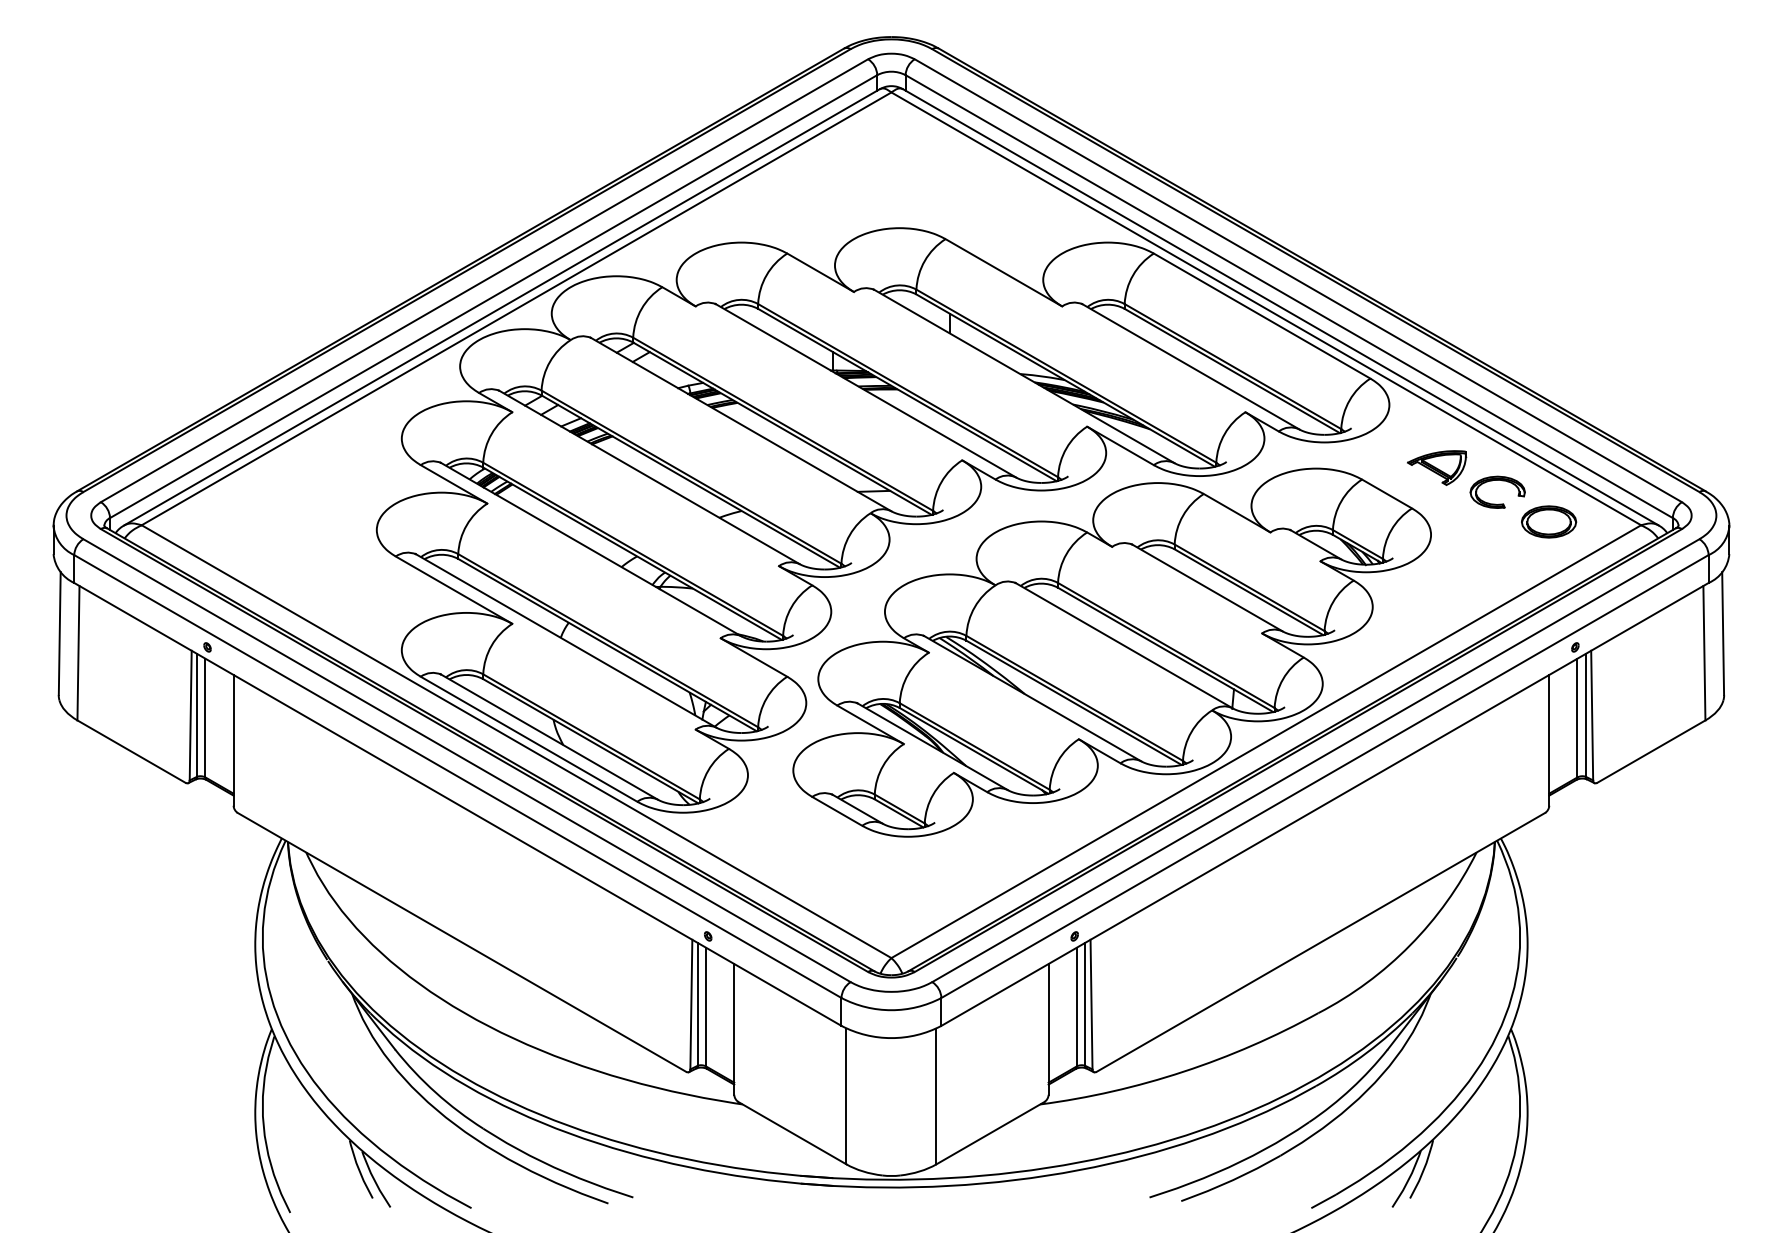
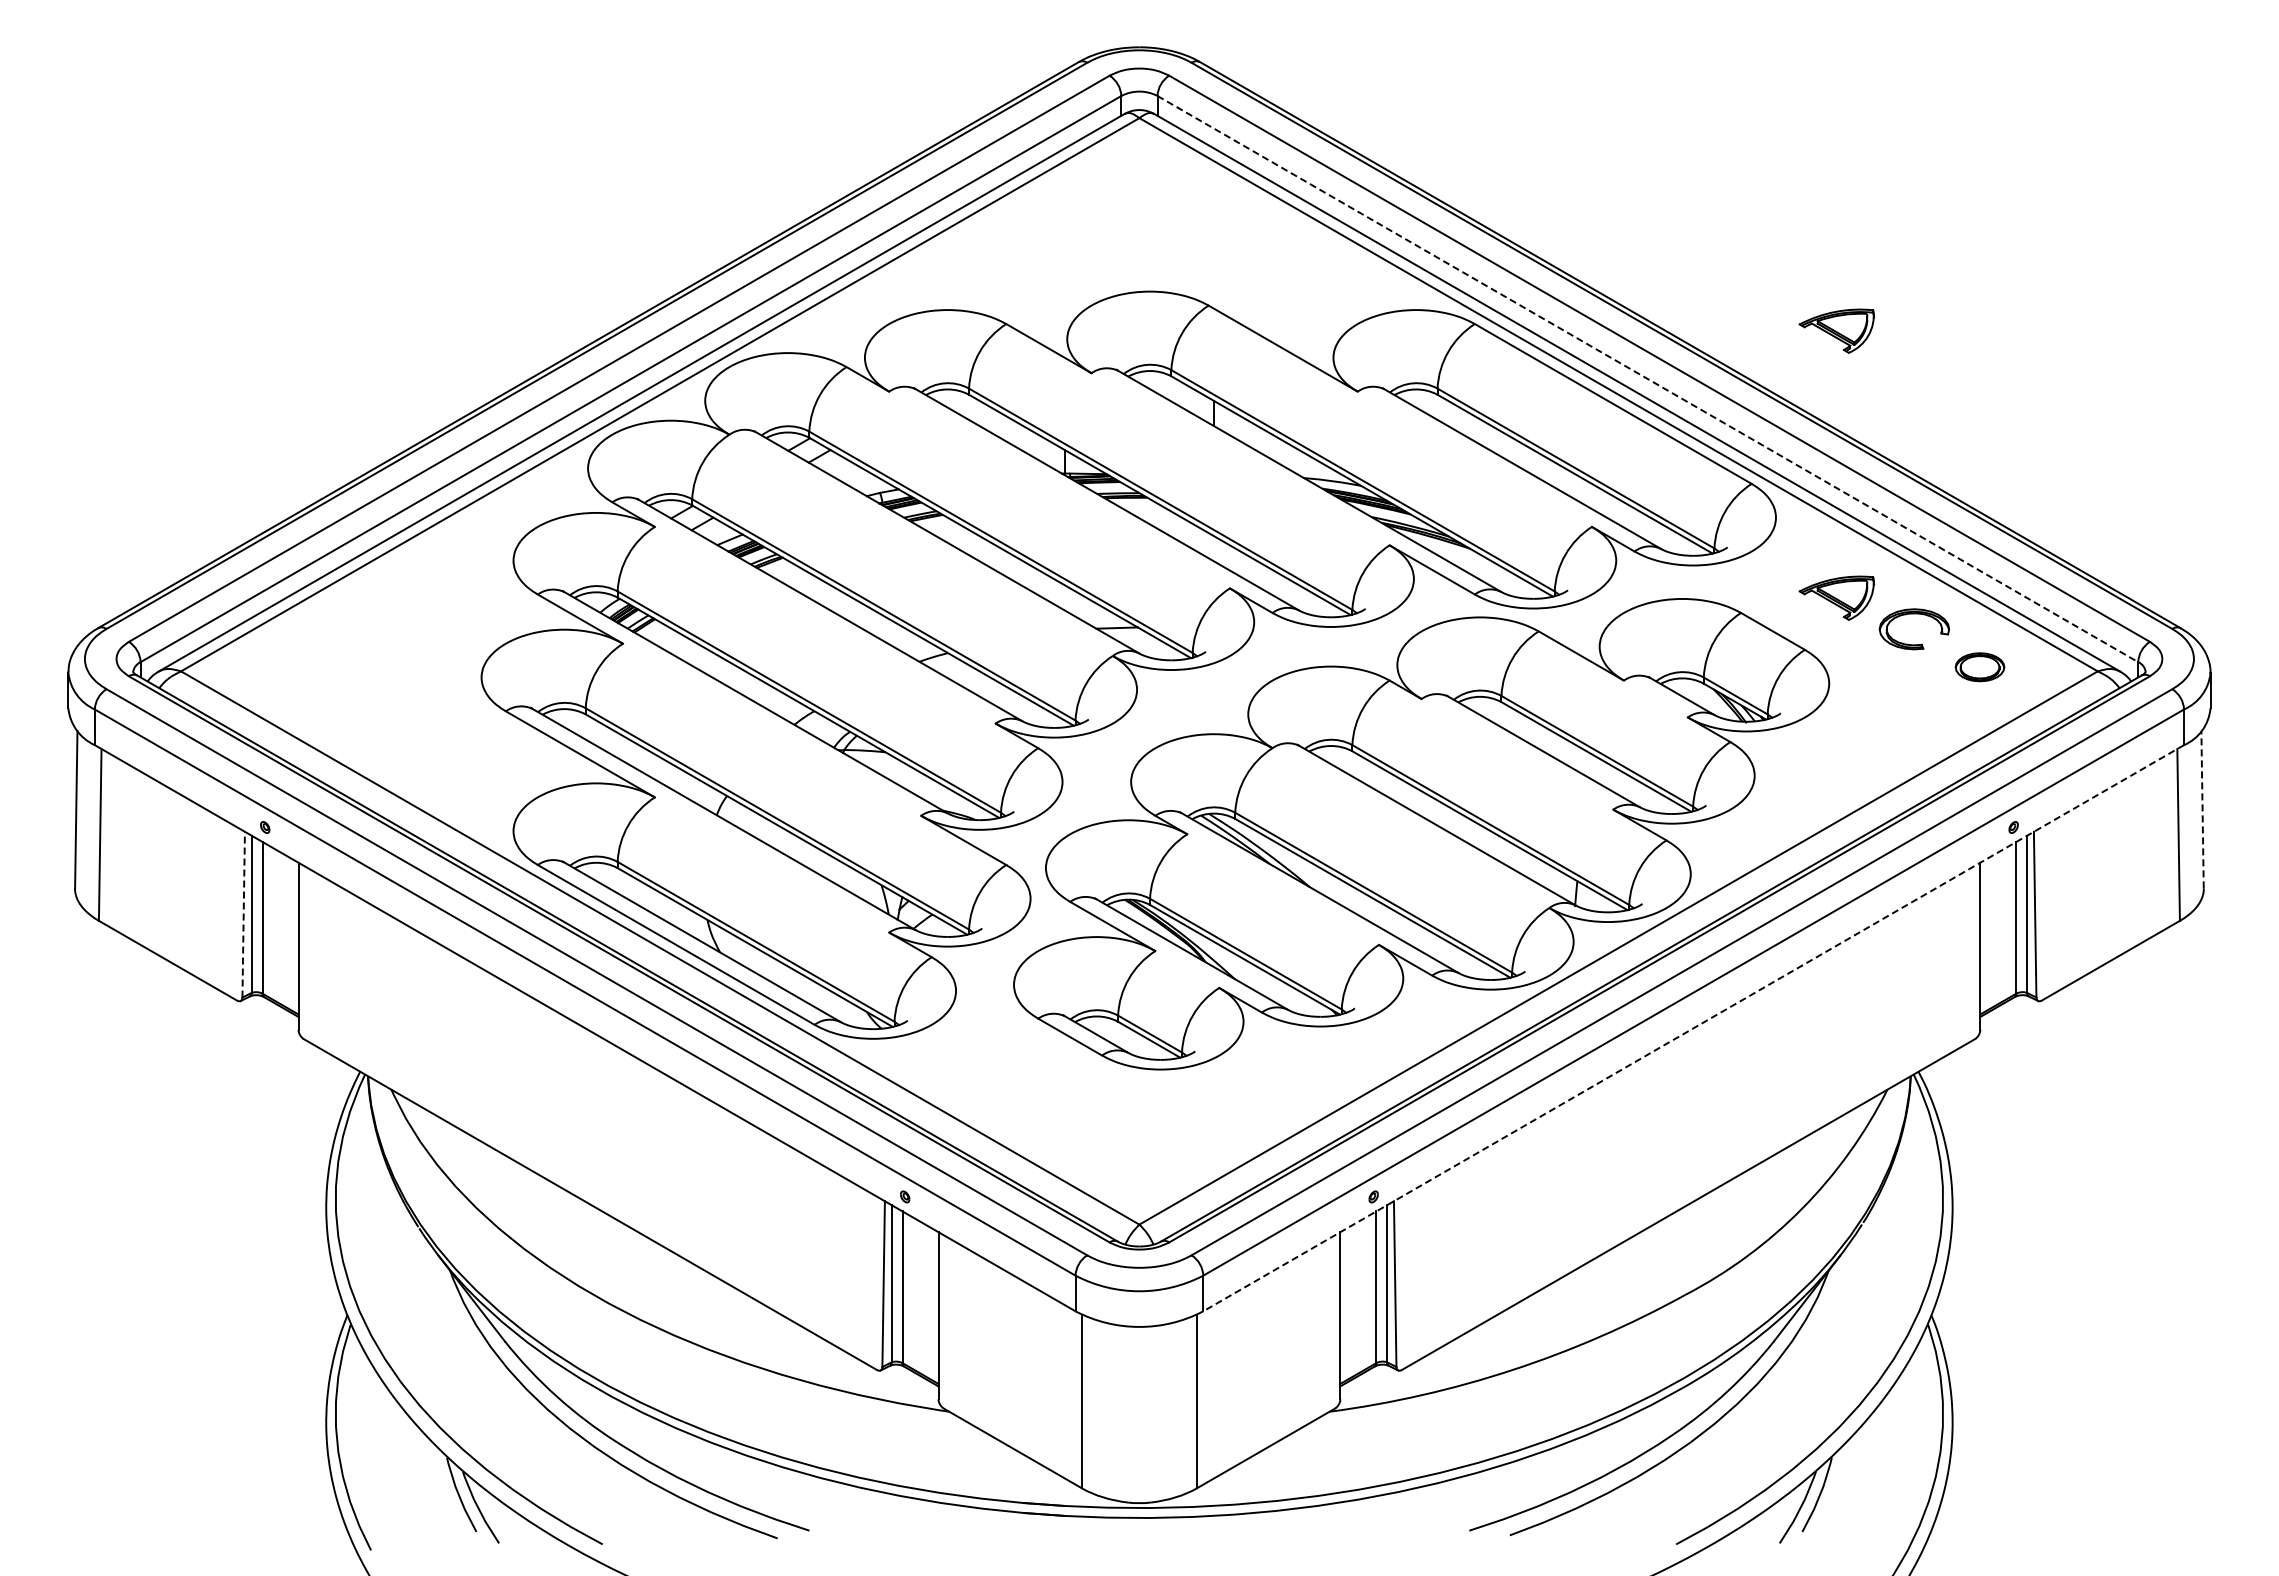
part: (1436, 258) -> (1836, 330), added
line: (1289, 296) -> (1648, 379), solid -> dashed
part: (1548, 522) -> (1979, 667), size x0.7
line: (1723, 633) -> (2202, 809), solid -> dashed
line: (190, 715) -> (243, 914), solid -> dashed
line: (1324, 804) -> (1693, 1028), solid -> dashed

